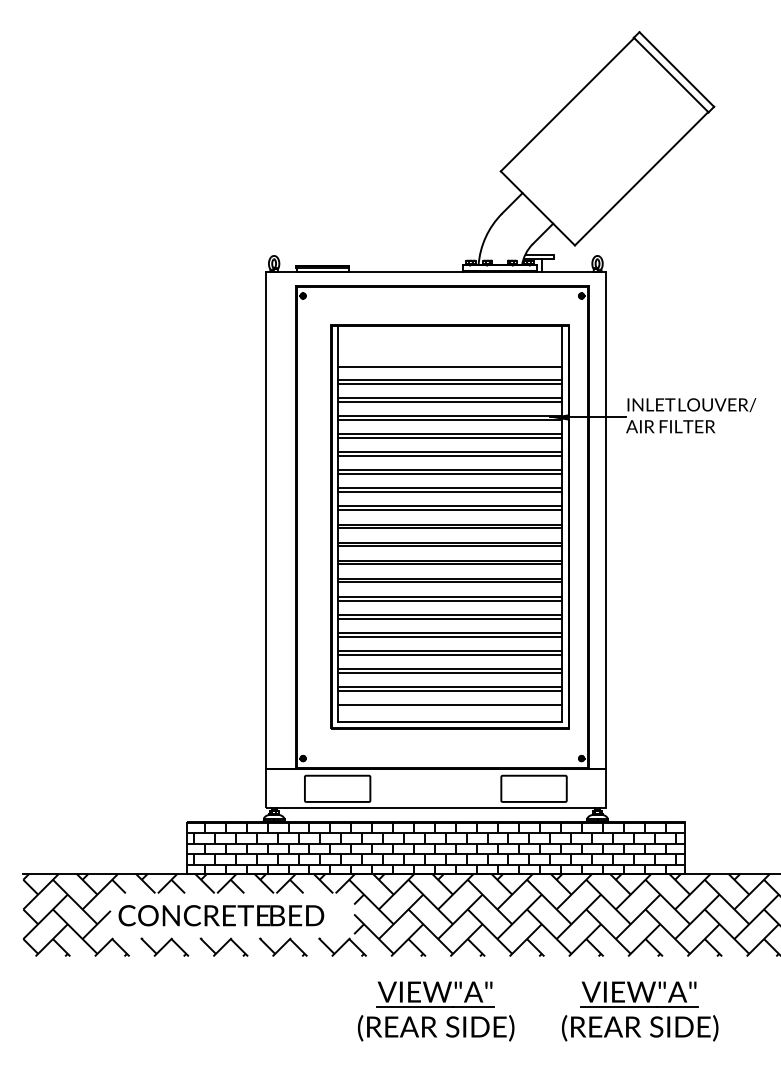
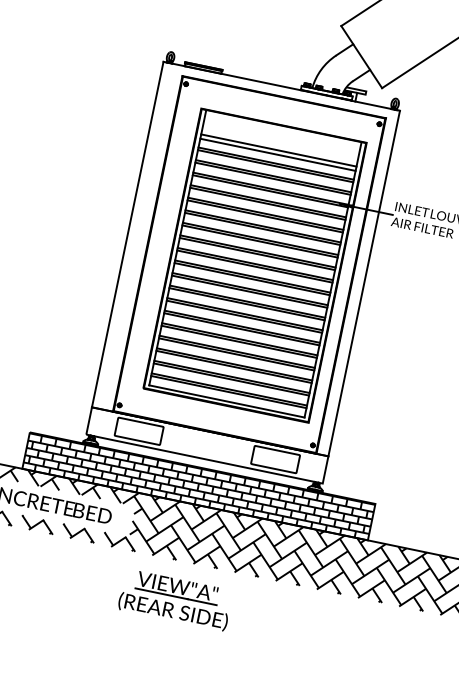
line: (450, 361) -> (279, 150), added
line: (450, 708) -> (229, 391), added
part: (640, 1011) -> (317, 629), removed

